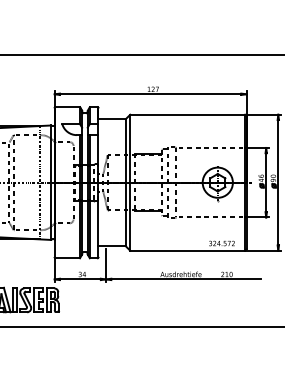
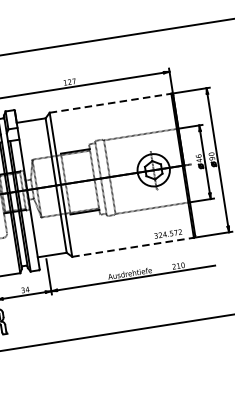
line: (188, 114) -> (111, 102), solid -> dashed
line: (188, 250) -> (133, 246), solid -> dashed

